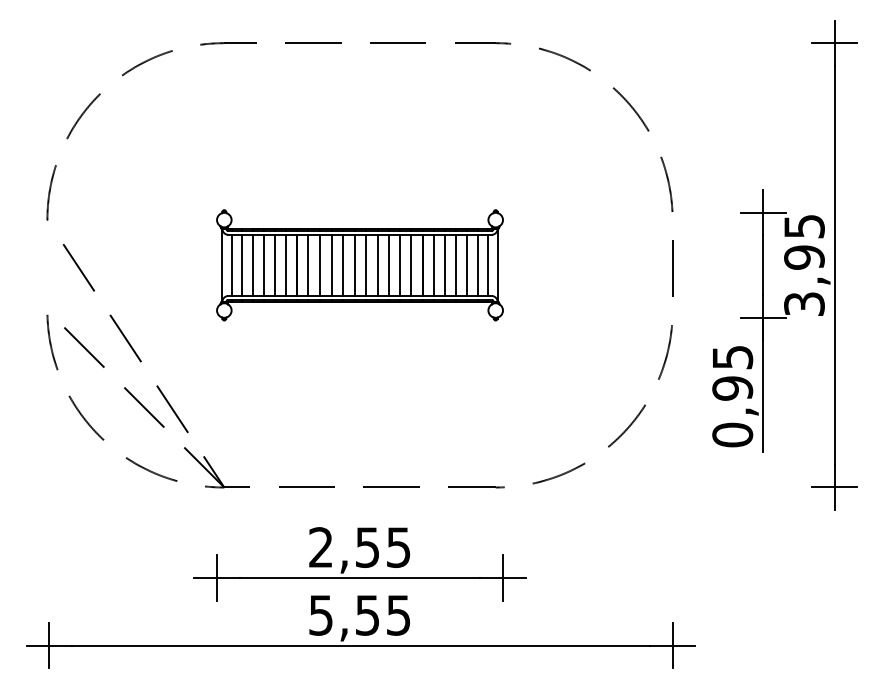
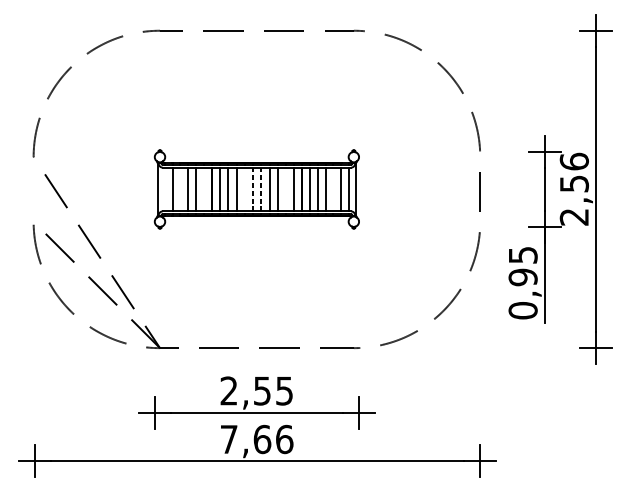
line: (231, 265) -> (165, 189), removed
line: (252, 265) -> (180, 189), removed
line: (285, 265) -> (203, 189), removed
line: (343, 265) -> (245, 189), removed
line: (354, 265) -> (252, 189), solid -> dashed
line: (366, 265) -> (261, 189), solid -> dashed
line: (400, 265) -> (285, 189), removed
line: (467, 265) -> (333, 189), removed
text: (804, 265) -> (574, 189), 3,95 -> 2,56
text: (360, 615) -> (257, 439), 5,55 -> 7,66

